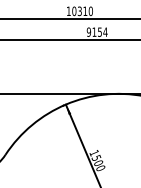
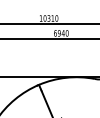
text: (96, 31) -> (60, 32), 9154 -> 6940

